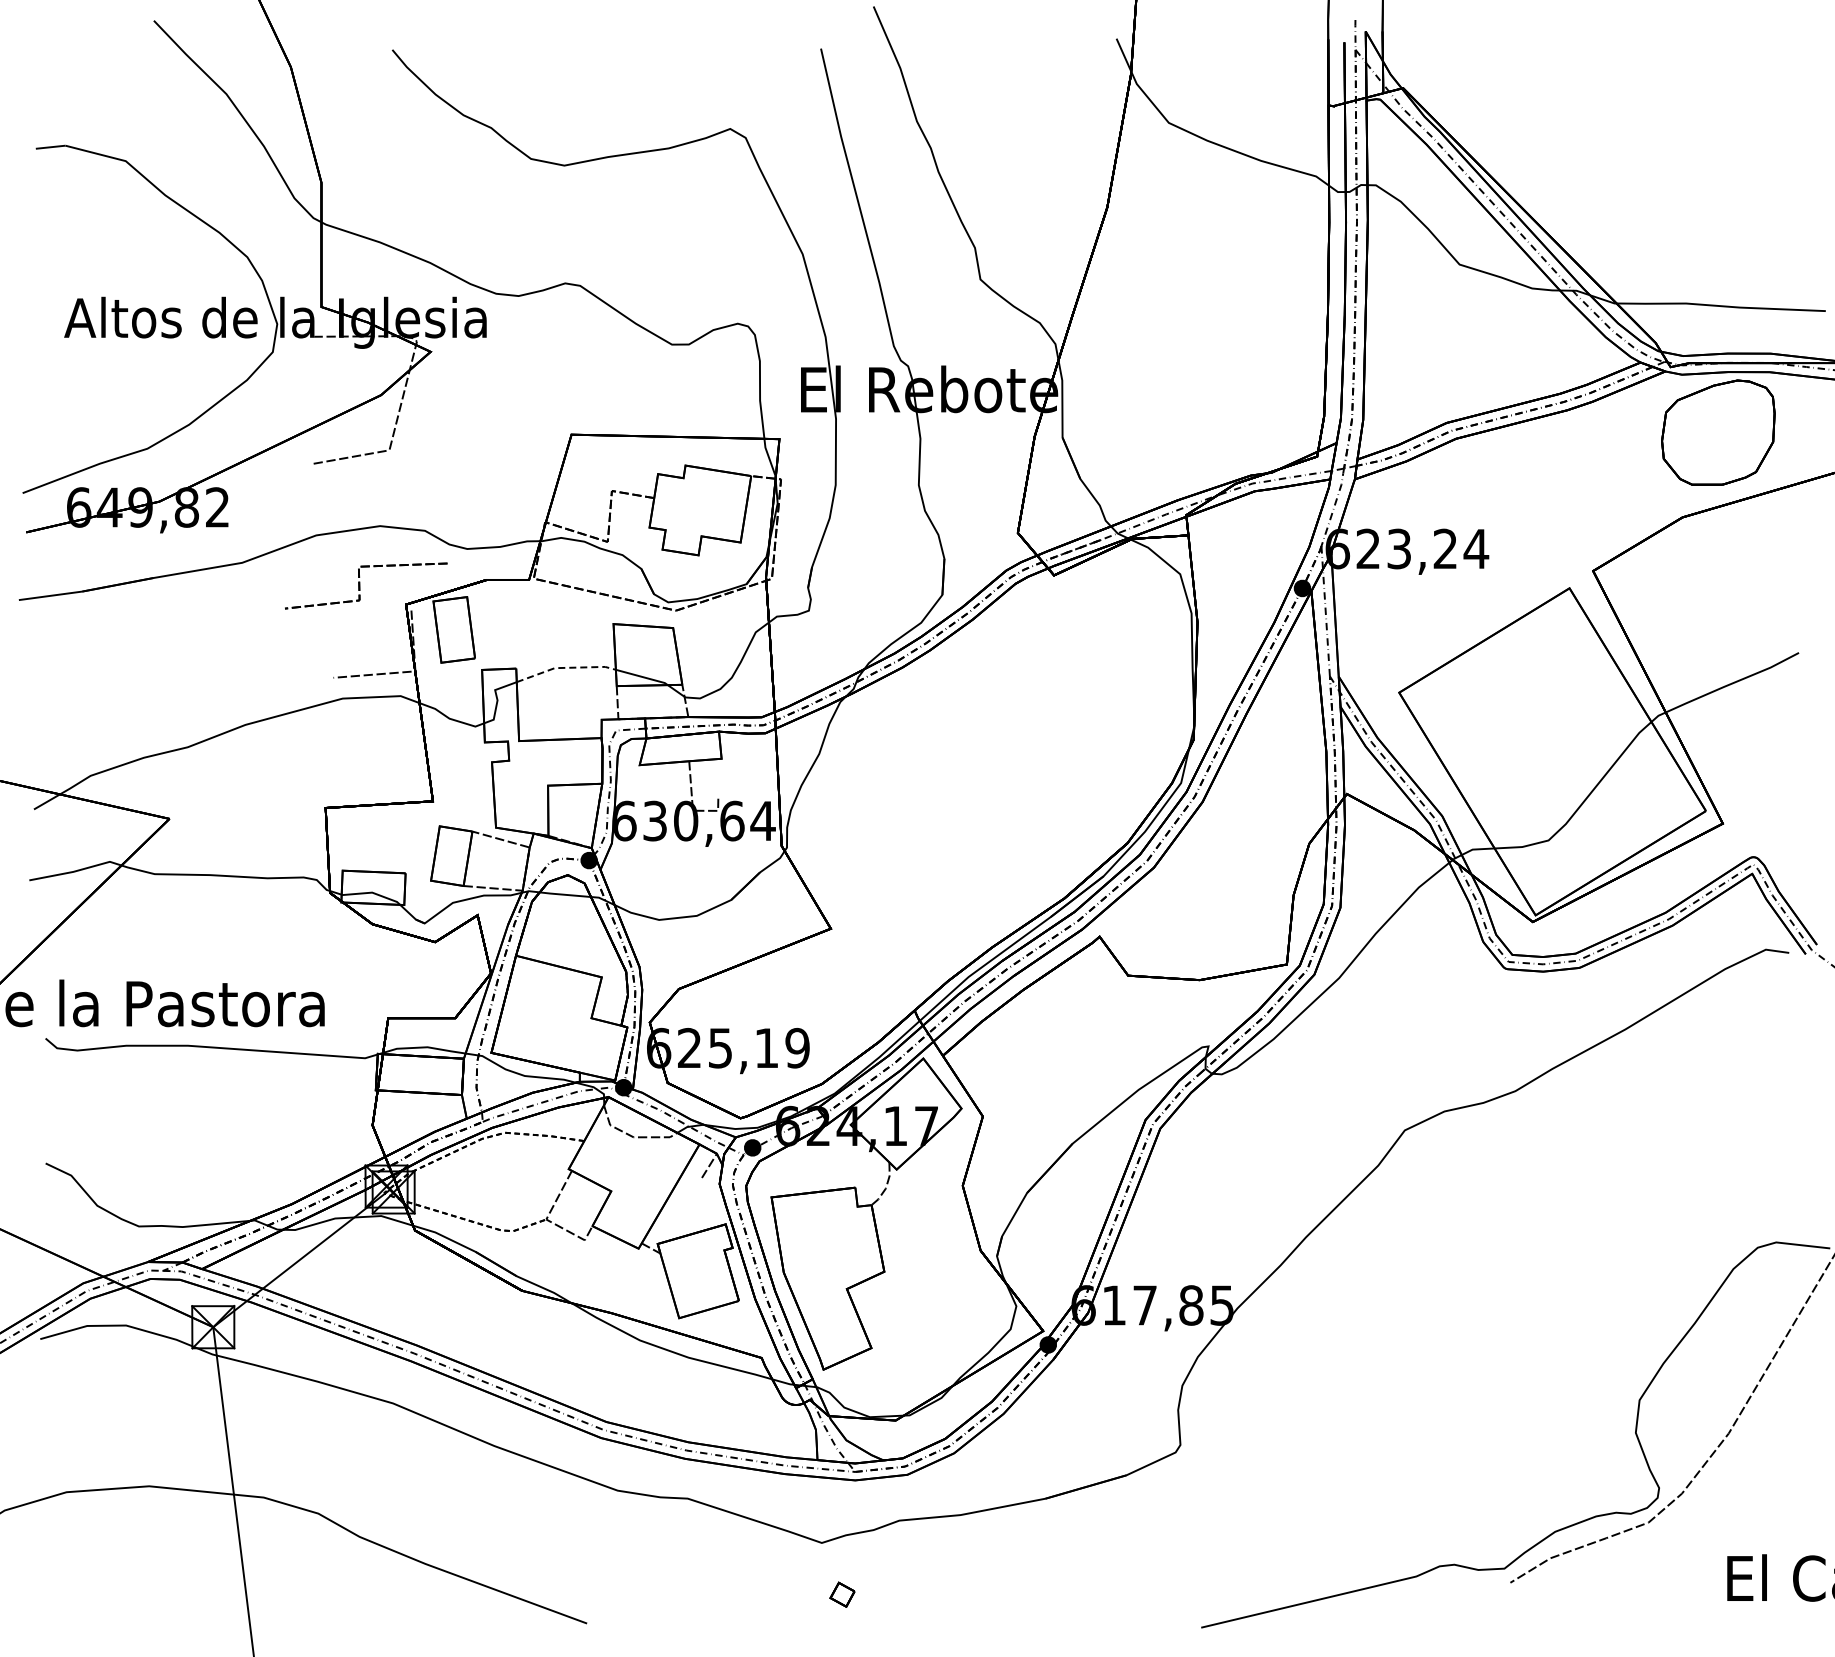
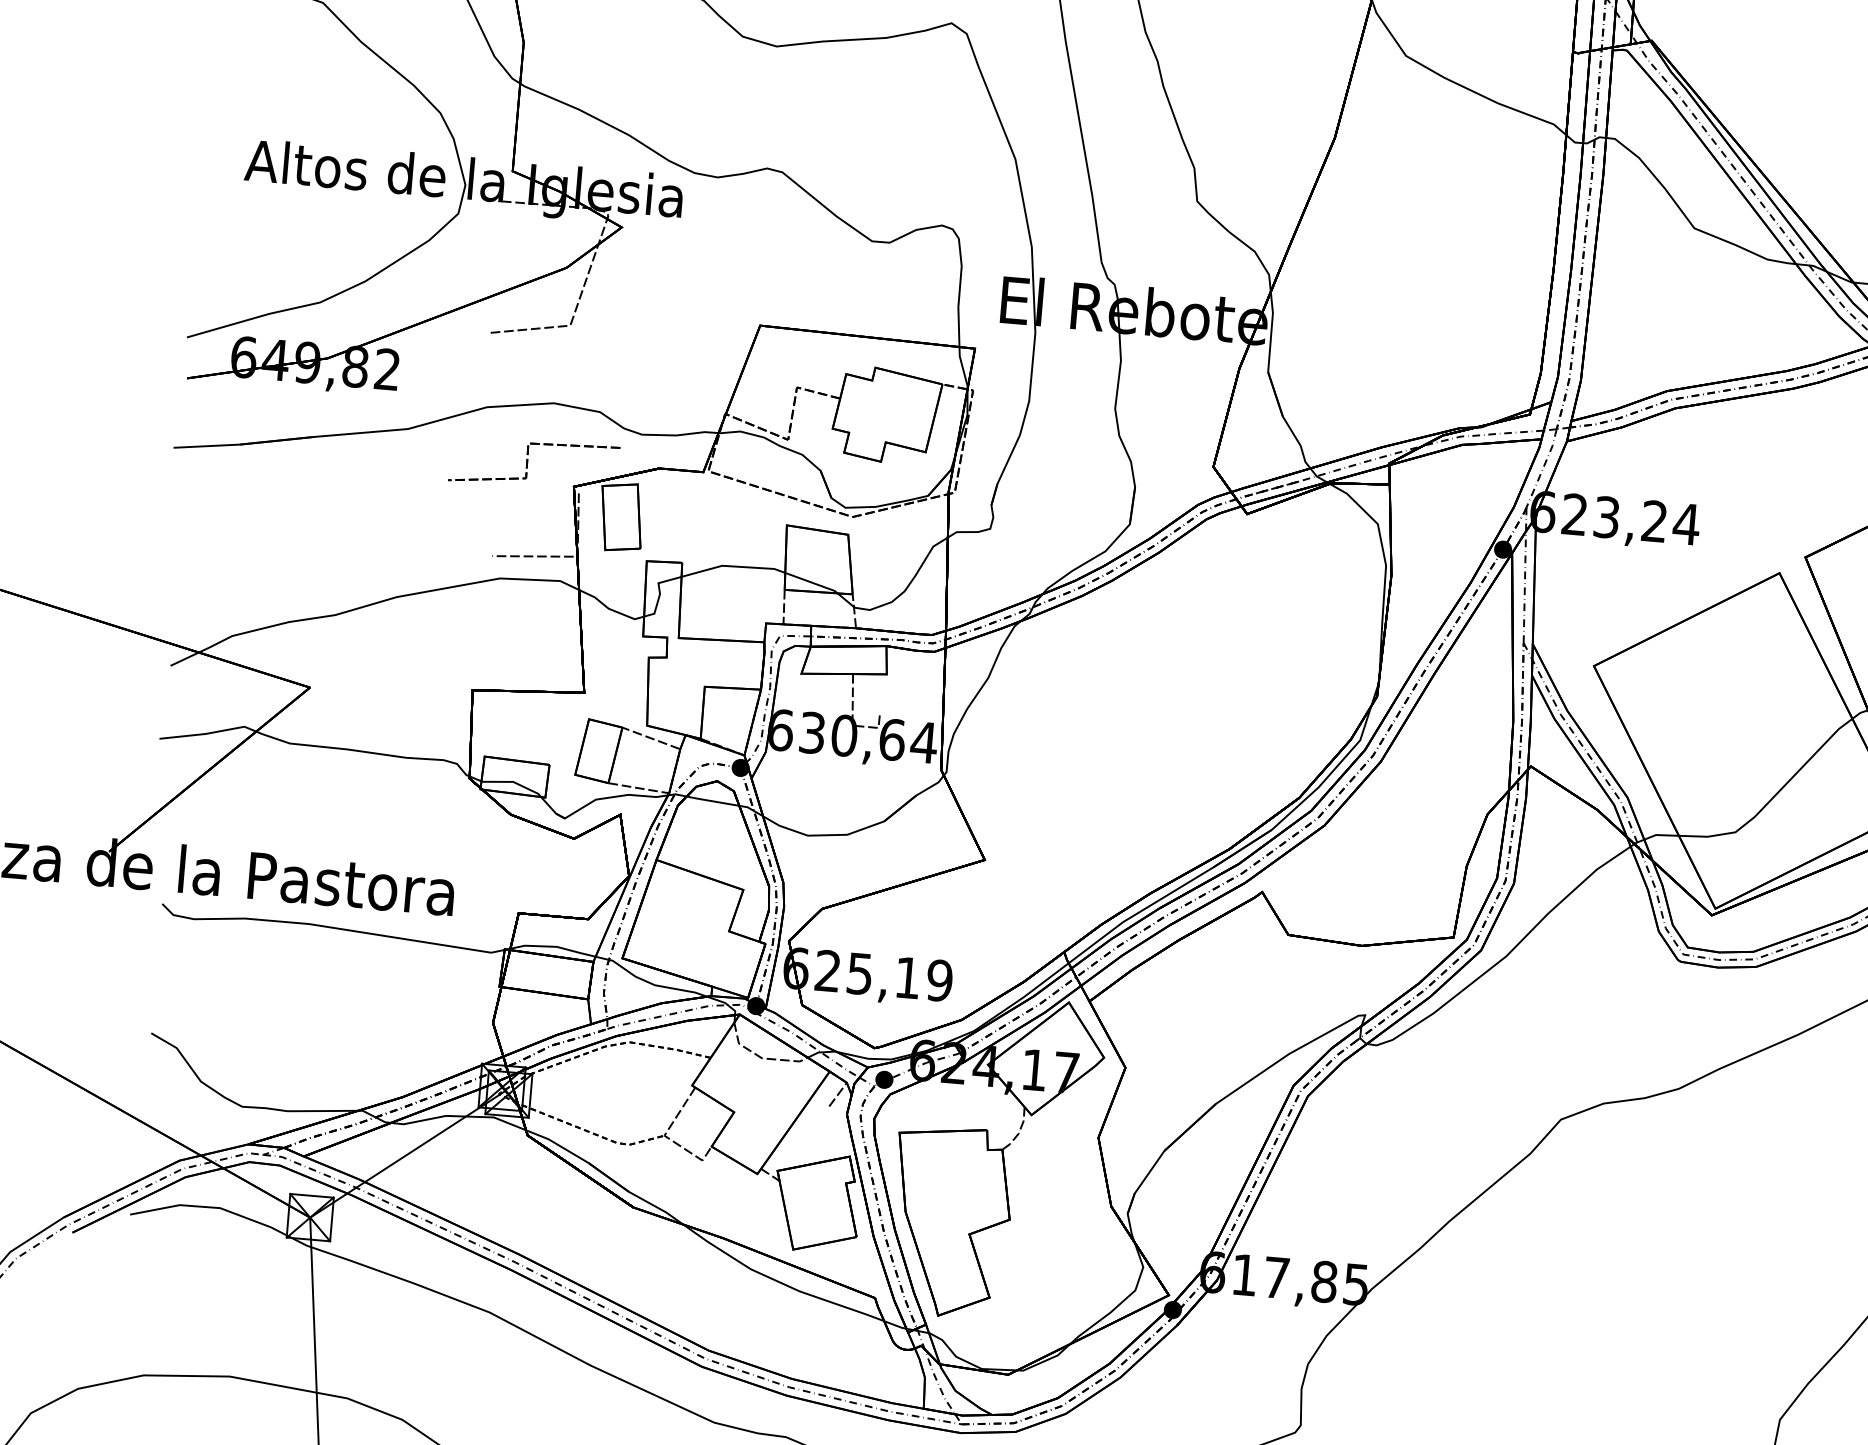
line: (565, 667) -> (733, 566), dashed -> solid

